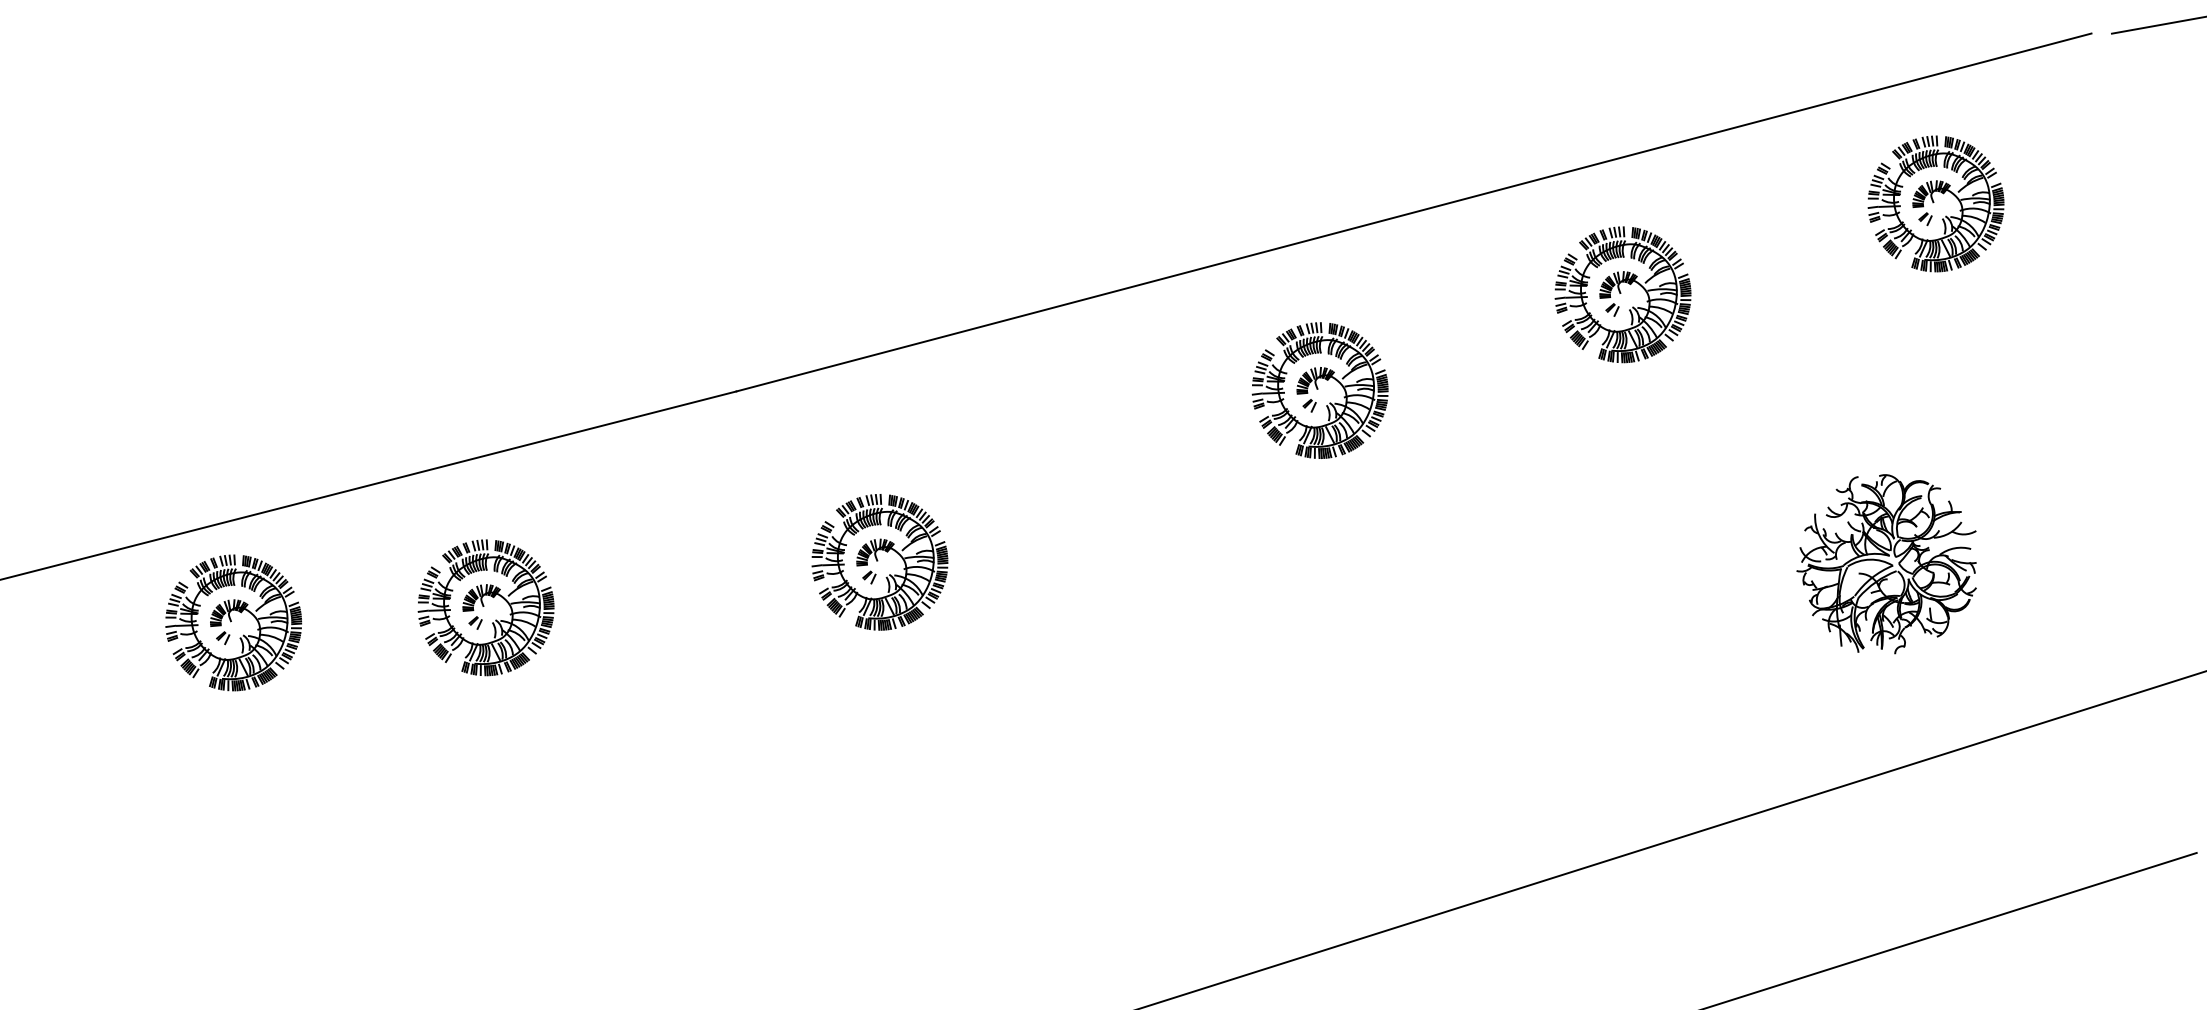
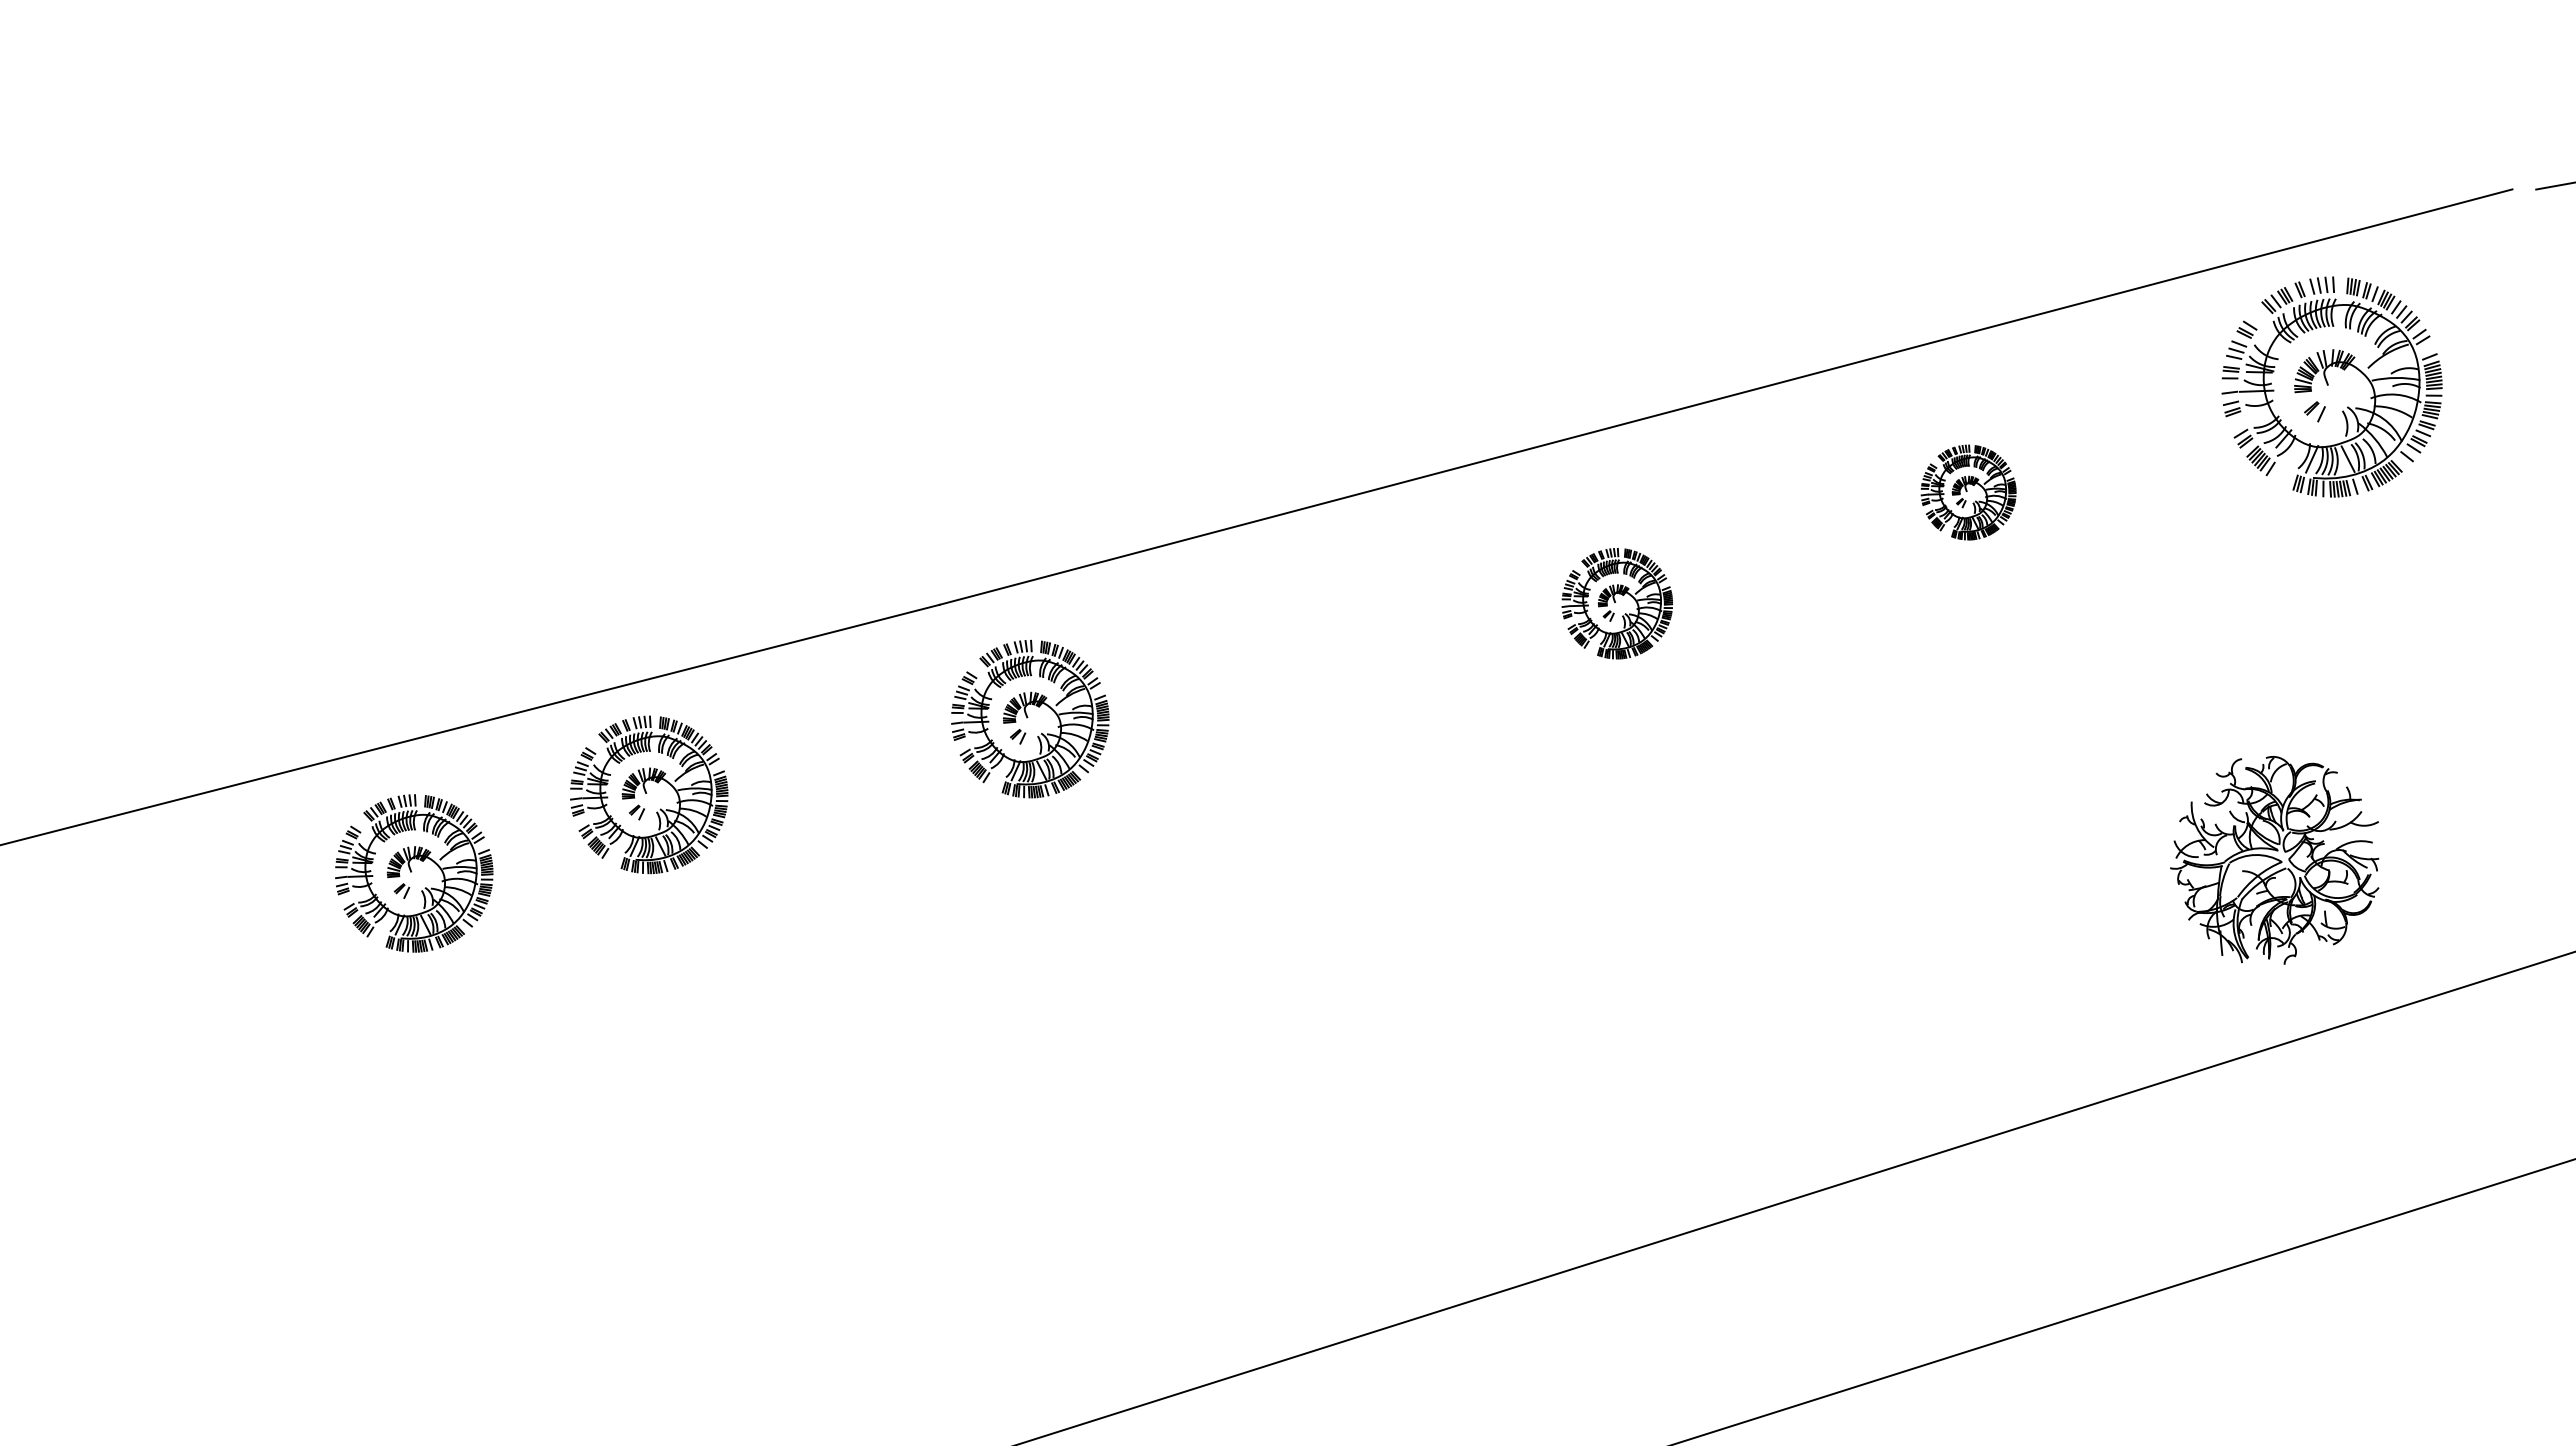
part: (1935, 204) -> (2331, 387), size x1.4
part: (1622, 294) -> (1968, 492), size x0.6
part: (1320, 390) -> (1617, 603), size x0.7
part: (880, 561) -> (1030, 718), moved
part: (1886, 564) -> (2274, 860), moved
part: (486, 607) -> (649, 794), moved
part: (233, 622) -> (414, 873), moved

